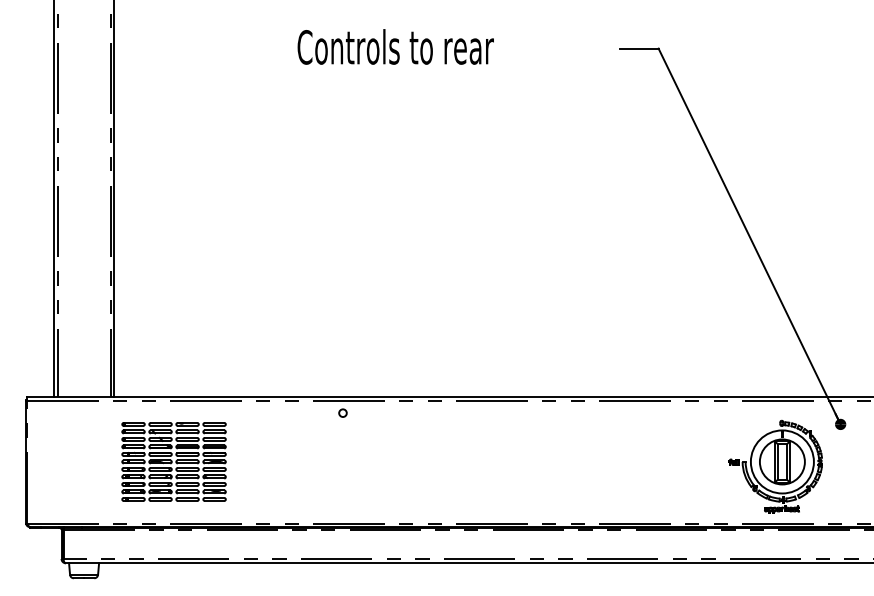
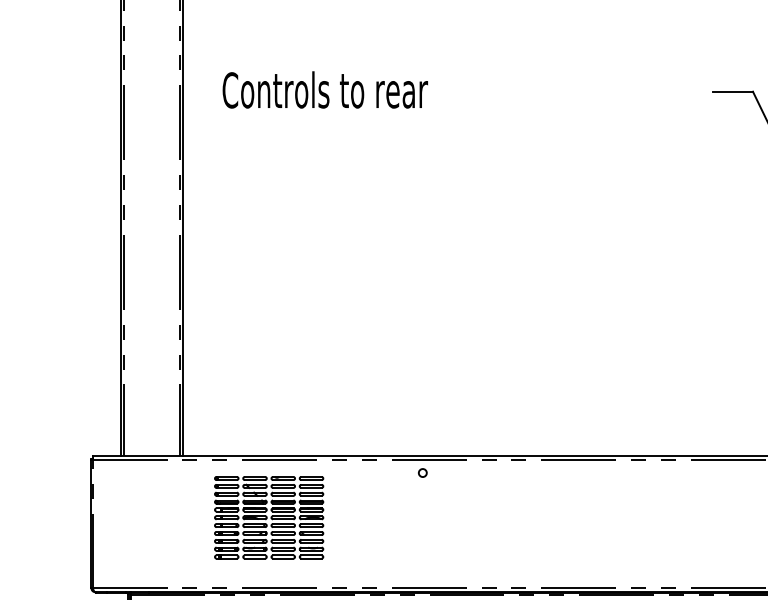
text: (395, 46) -> (325, 89), moved
part: (173, 461) -> (268, 517), moved

